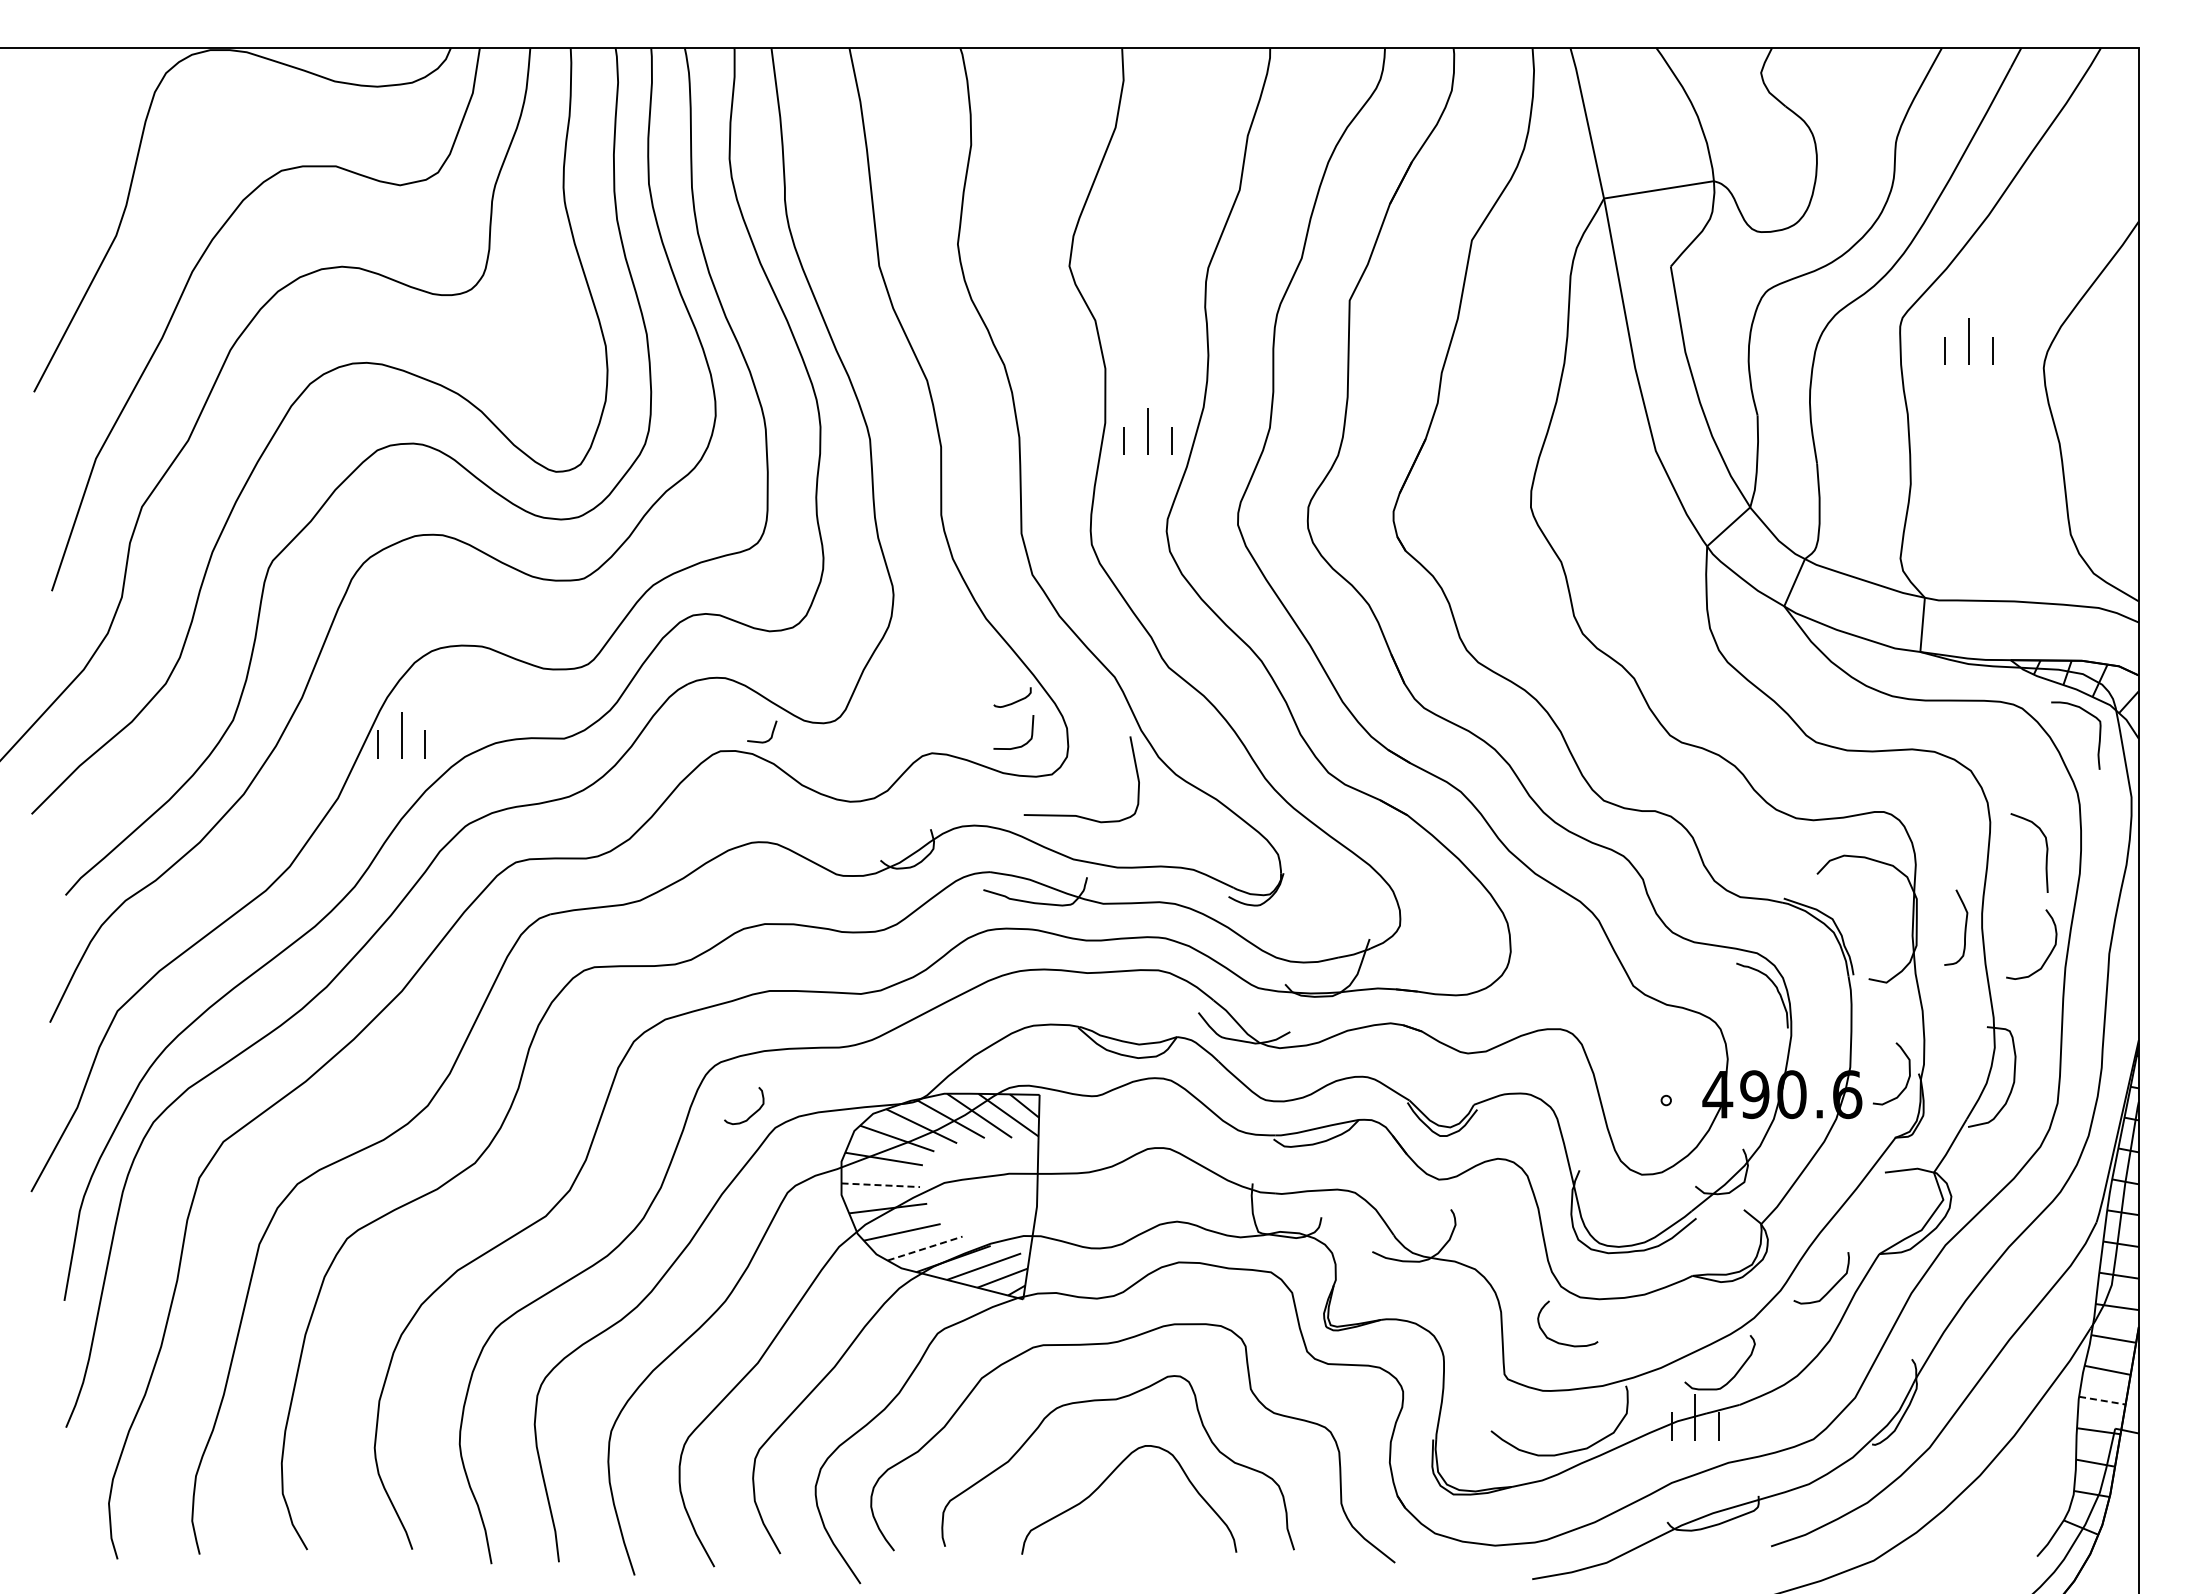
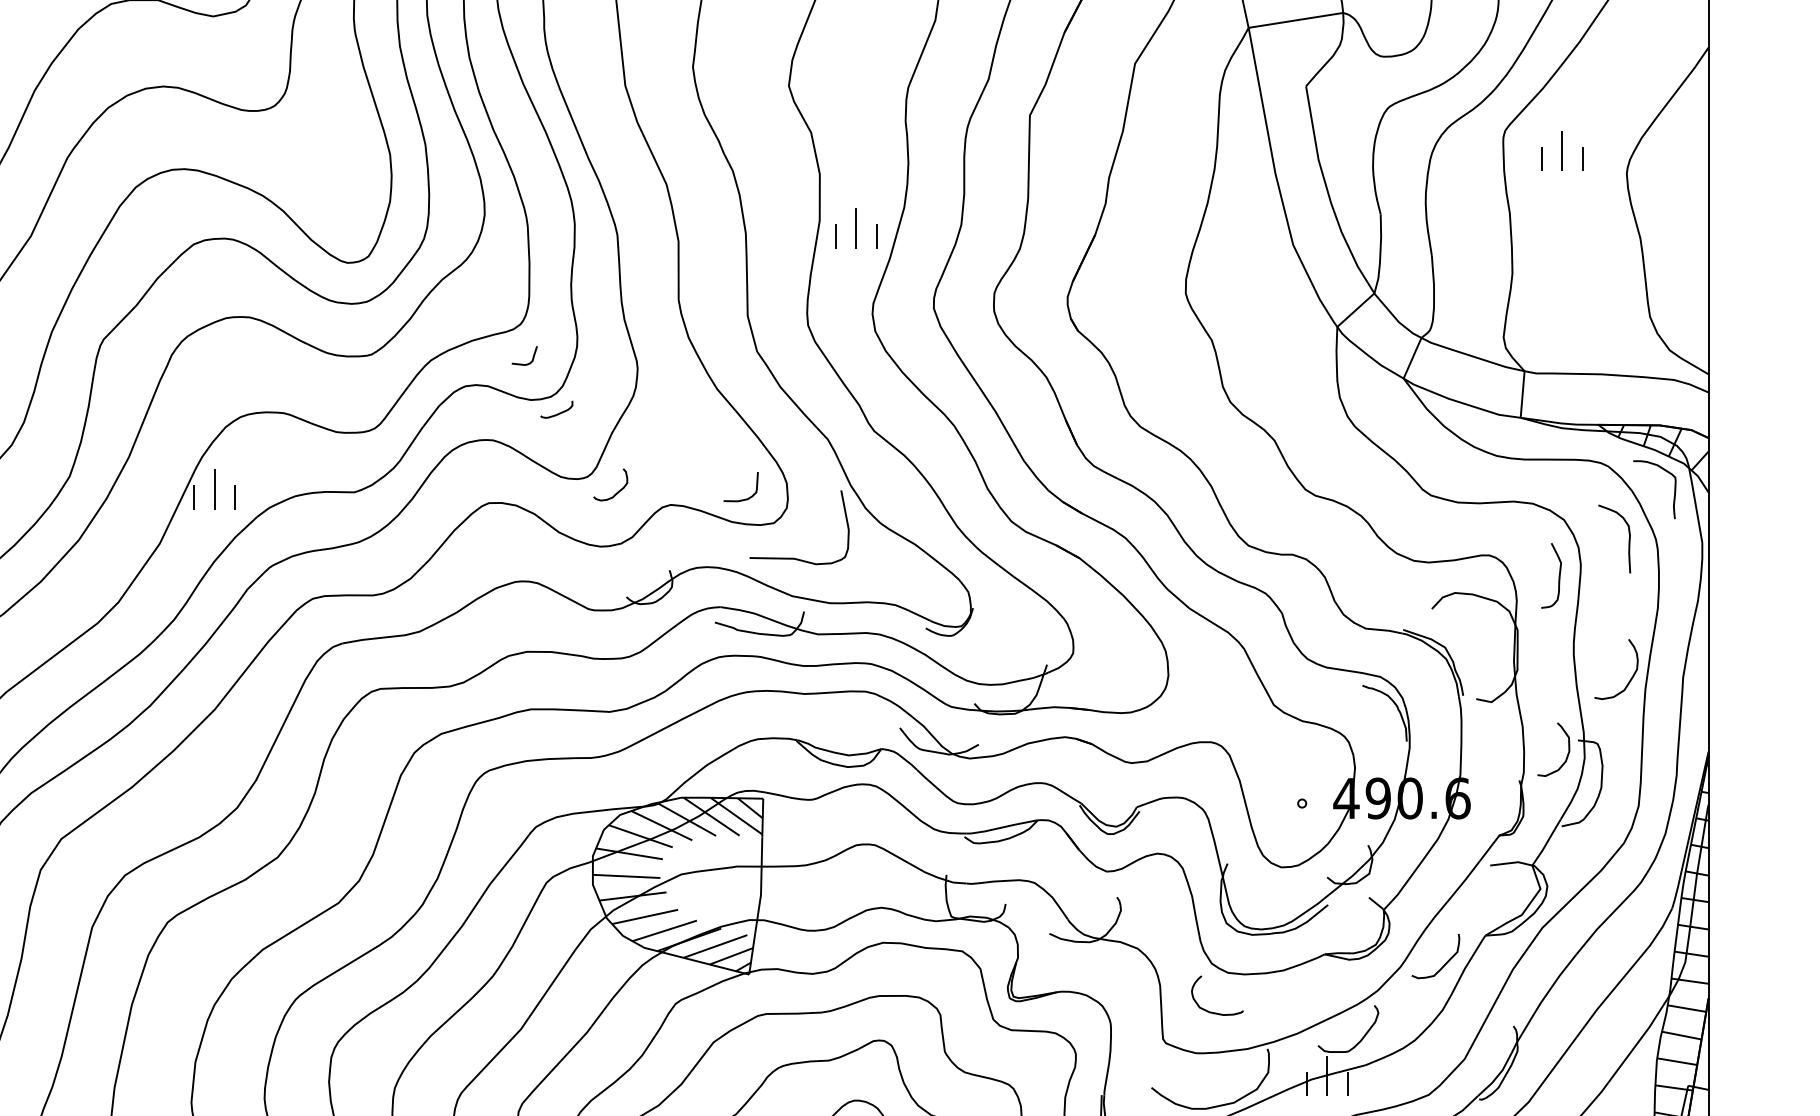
curve: (1014, 701) -> (558, 413), moved
curve: (771, 733) -> (532, 357), moved
curve: (2046, 852) -> (1629, 538), moved
curve: (1964, 927) -> (1558, 575), moved
curve: (1907, 1079) -> (1567, 754), moved
curve: (752, 1113) -> (617, 491), moved
line: (881, 1185) -> (627, 876), dashed -> solid
line: (925, 1248) -> (665, 930), dashed -> solid
line: (2102, 1400) -> (1677, 1061), dashed -> solid

